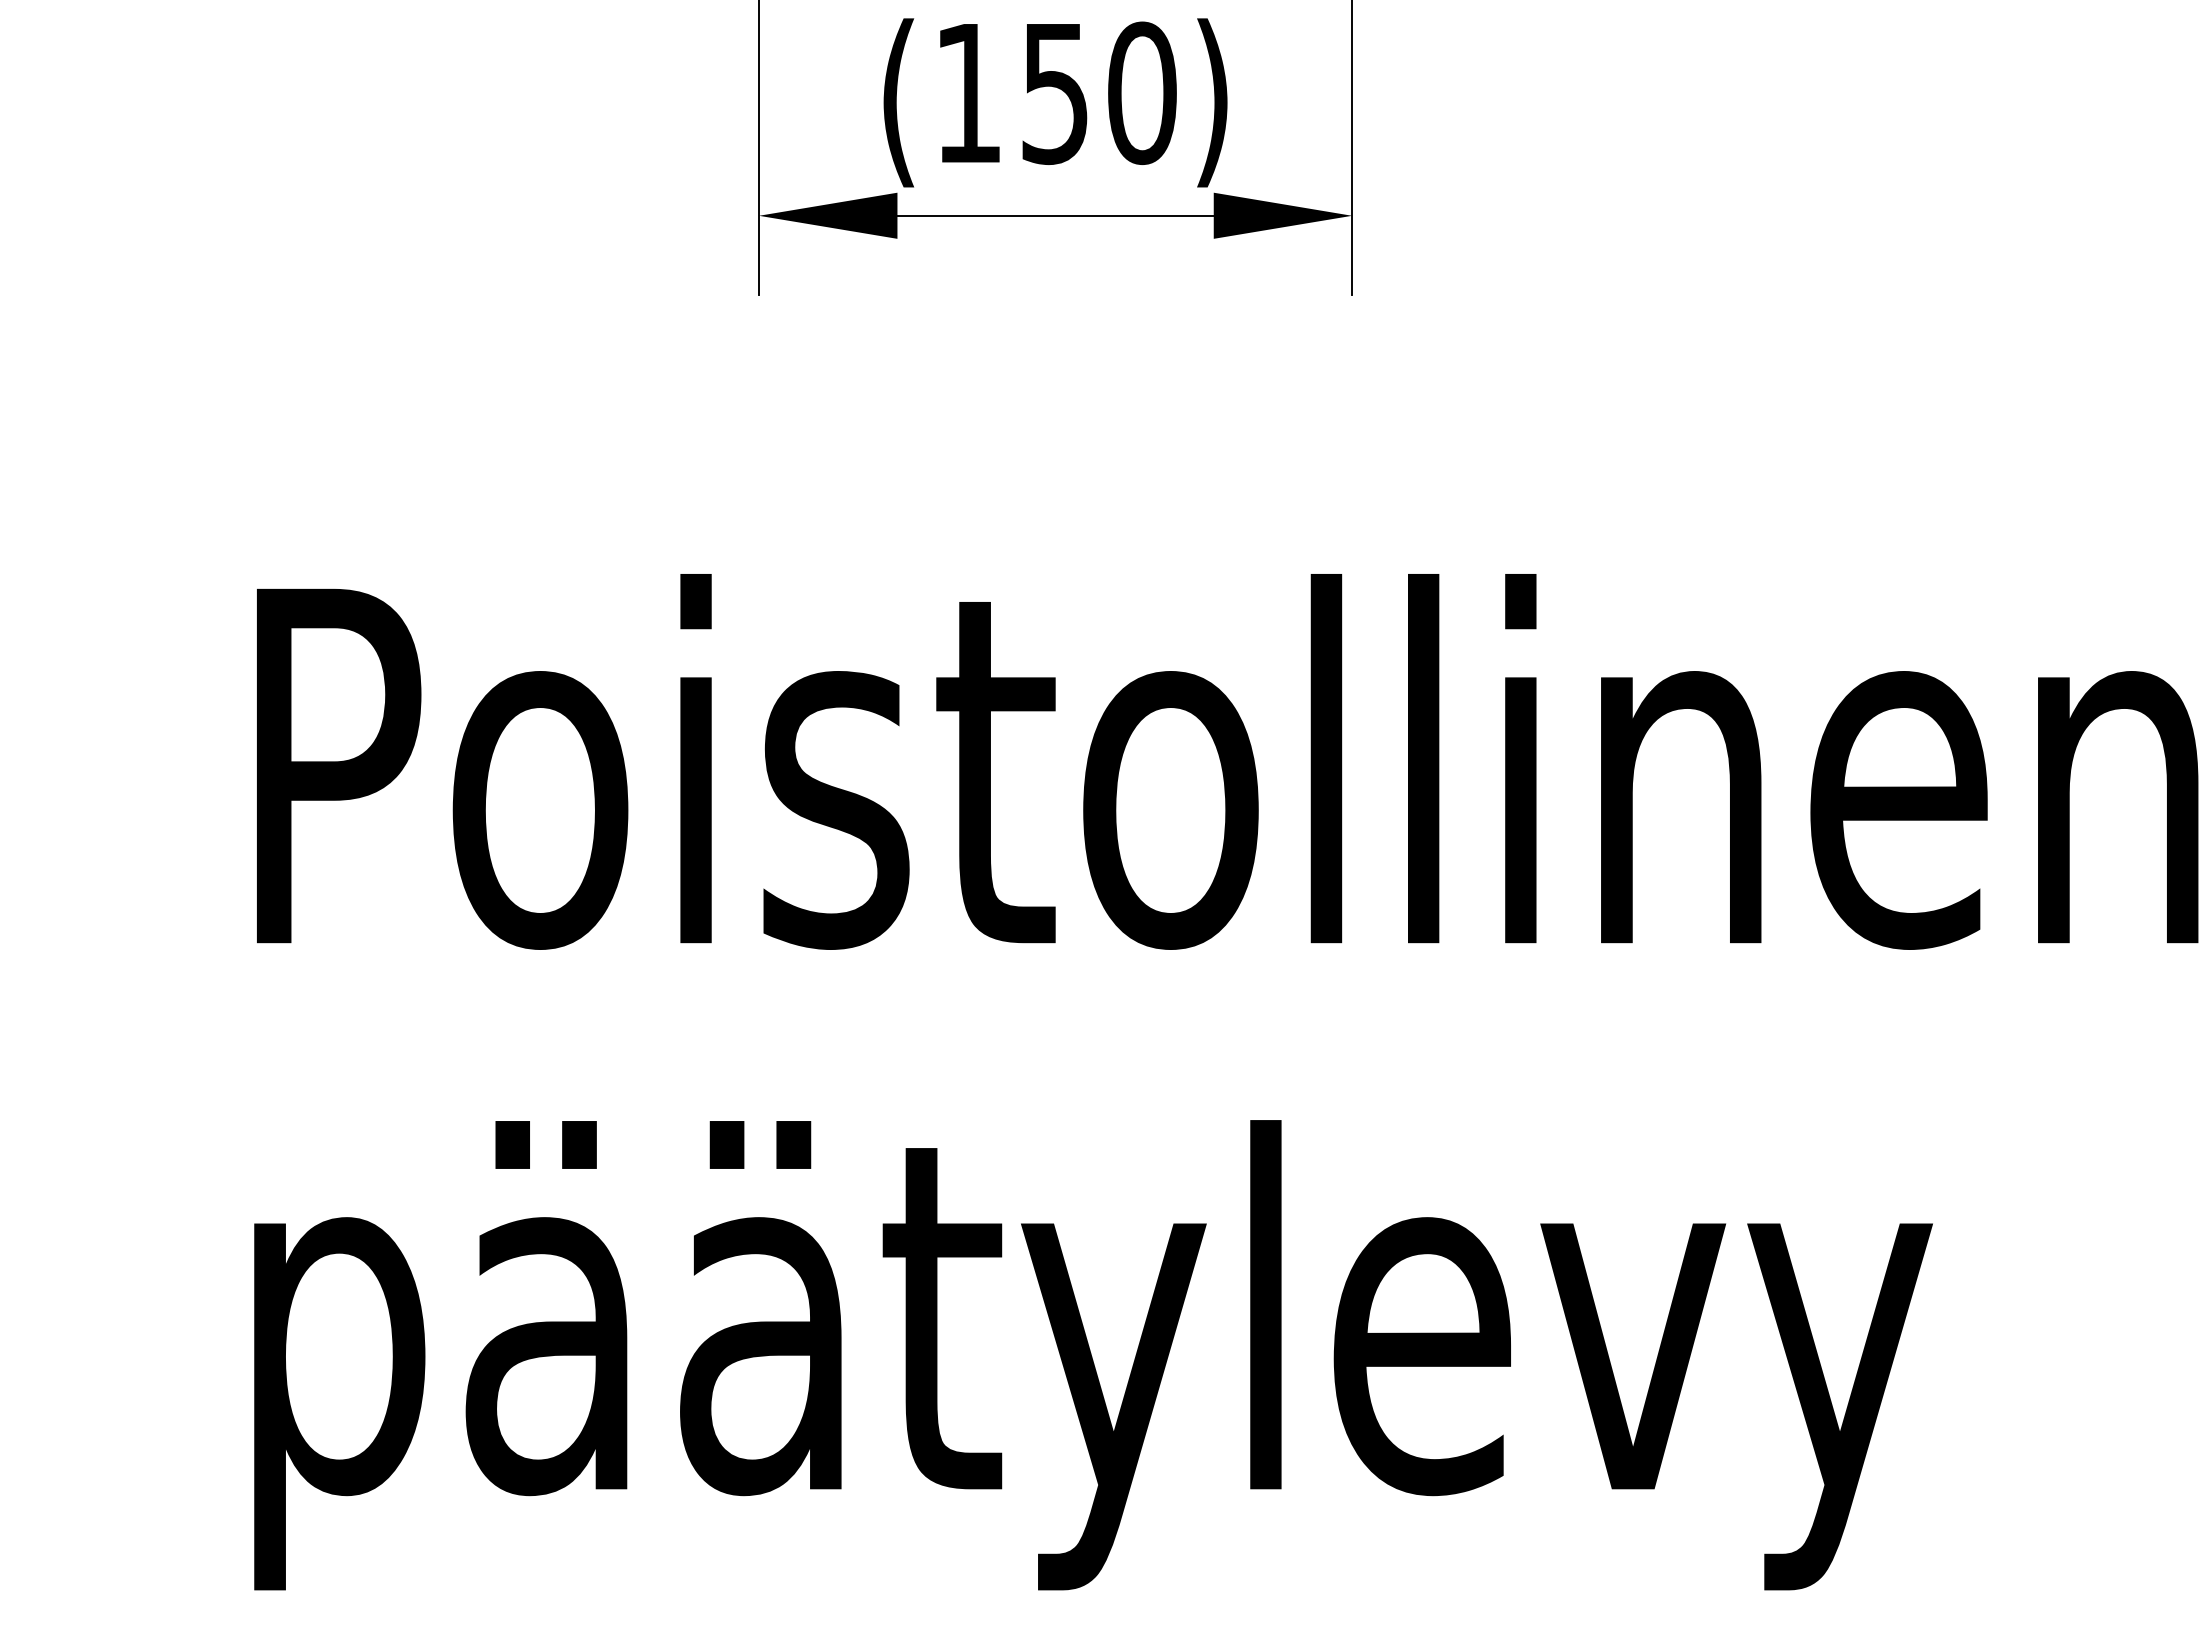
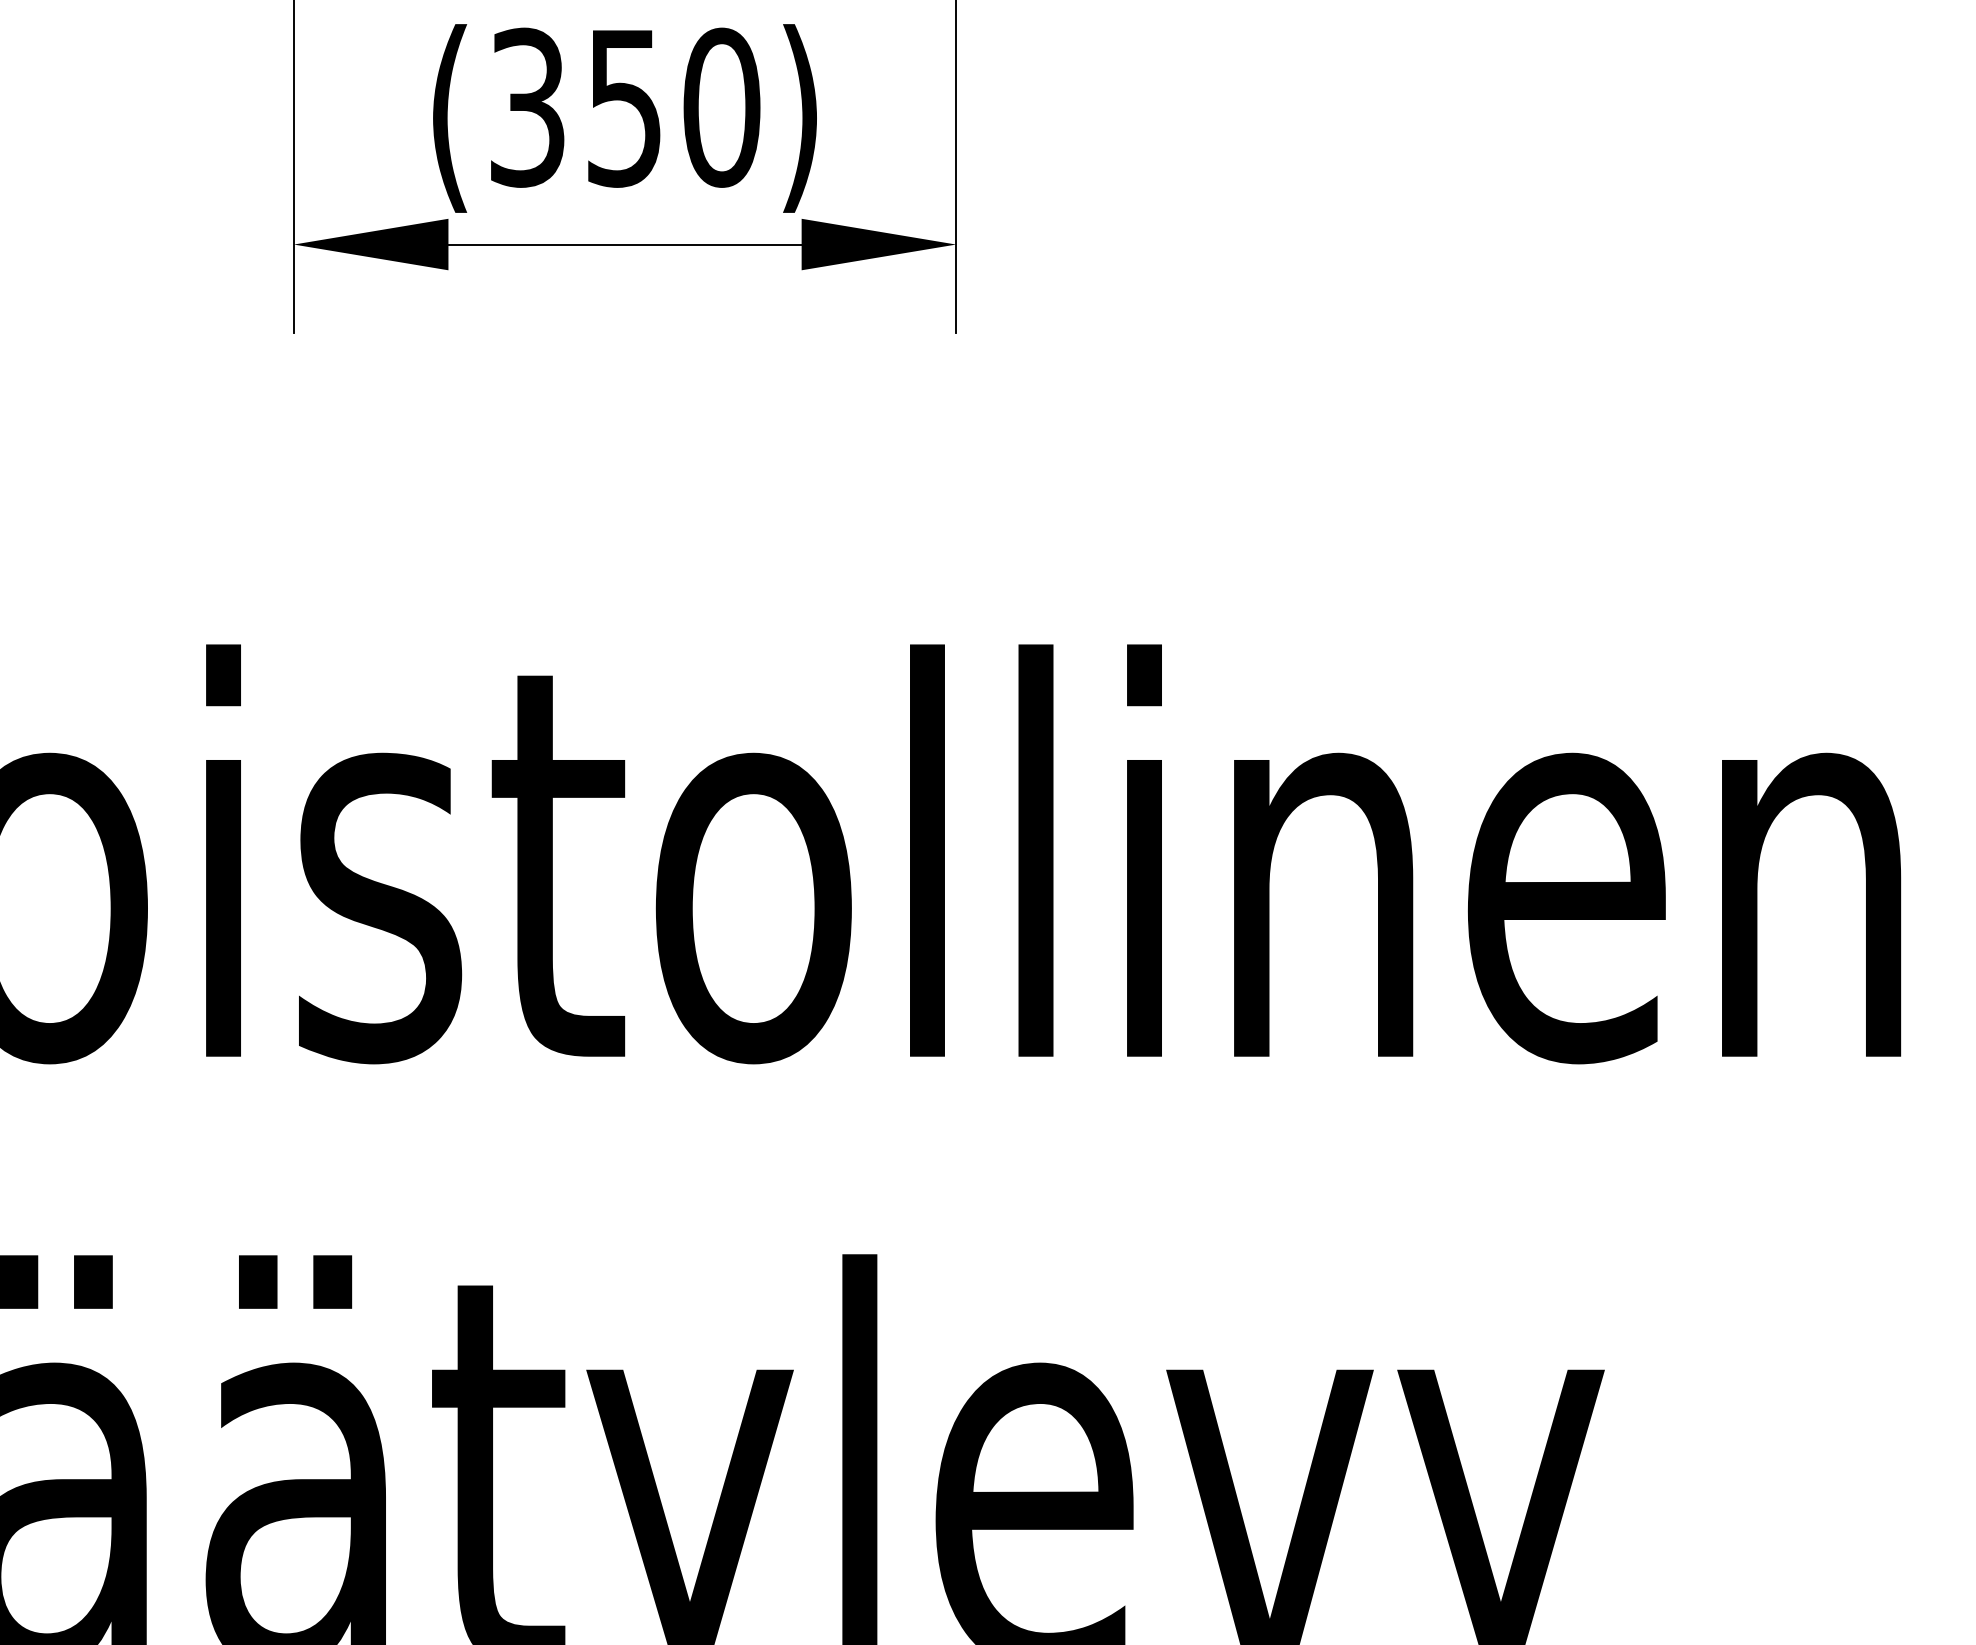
text: (968, 93) -> (527, 107), (150) -> (350)

